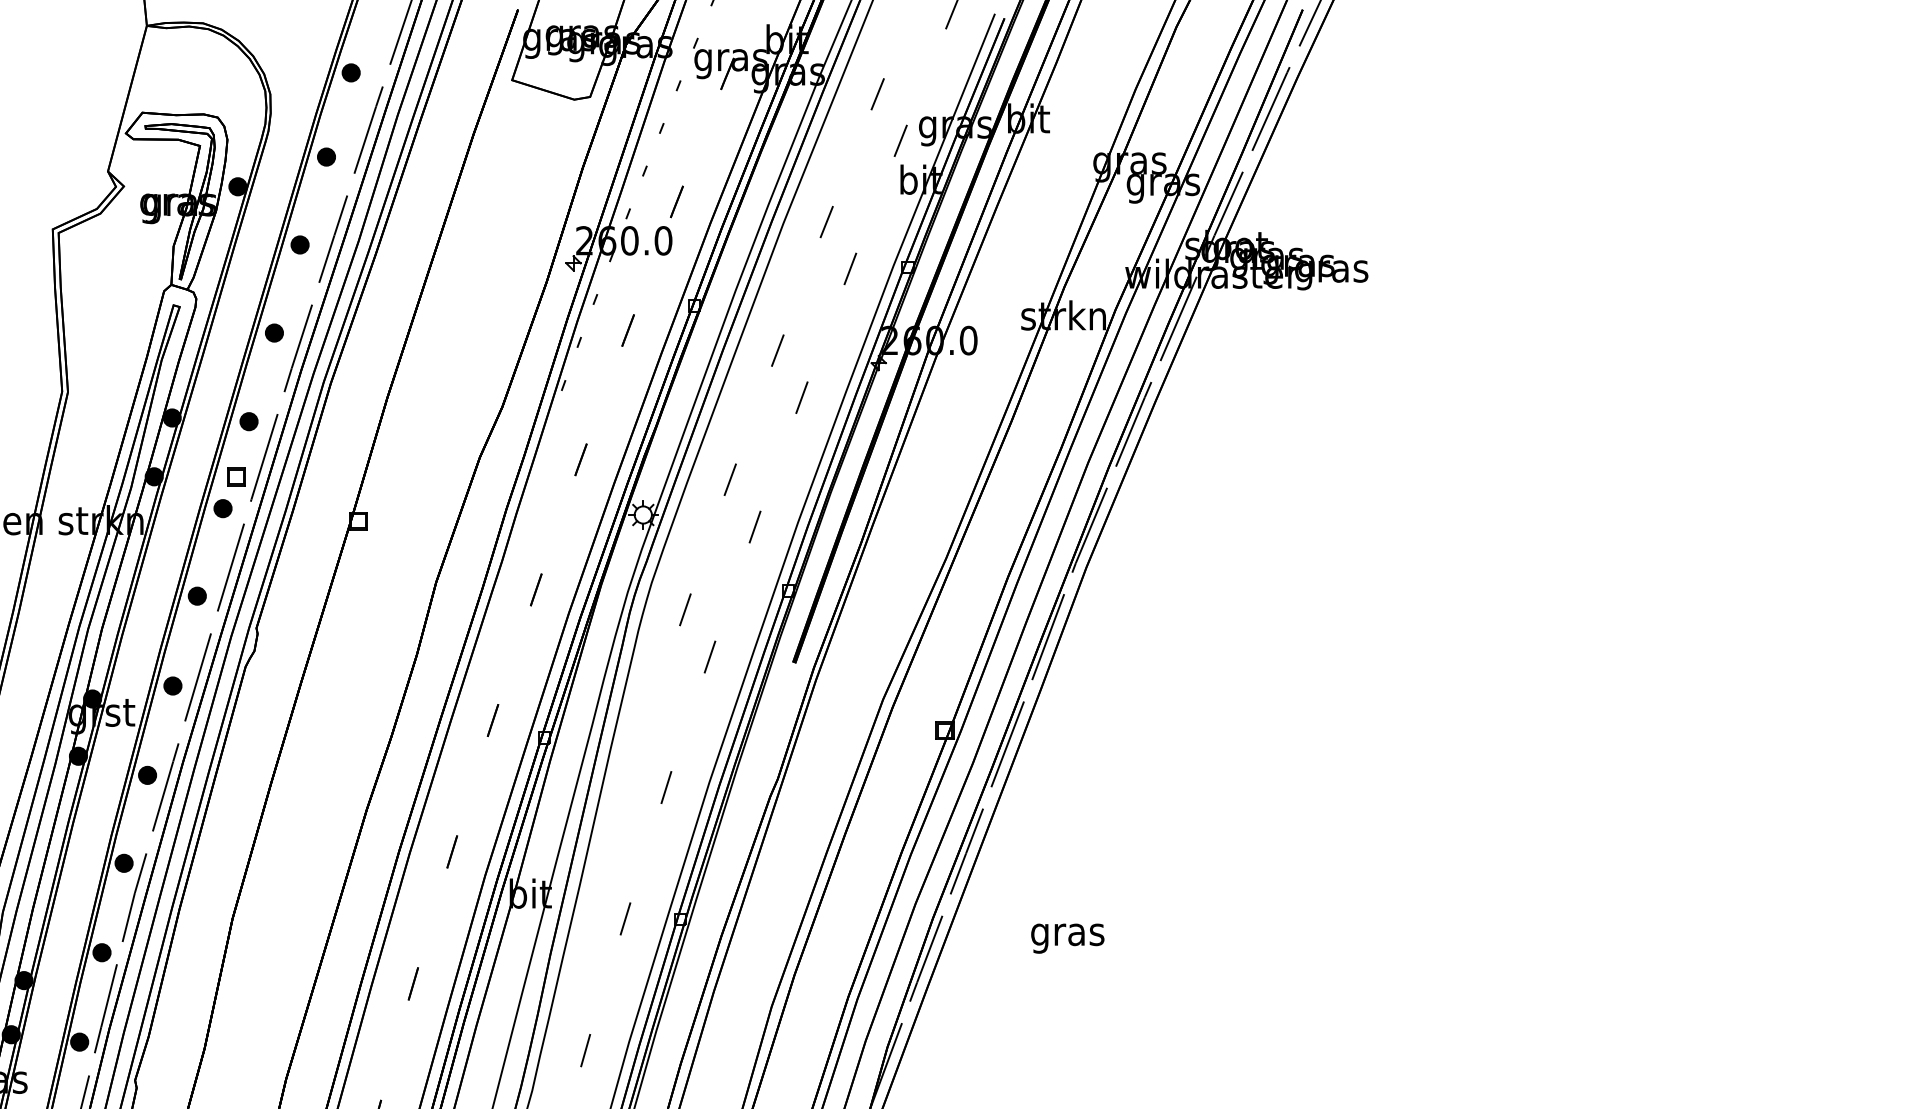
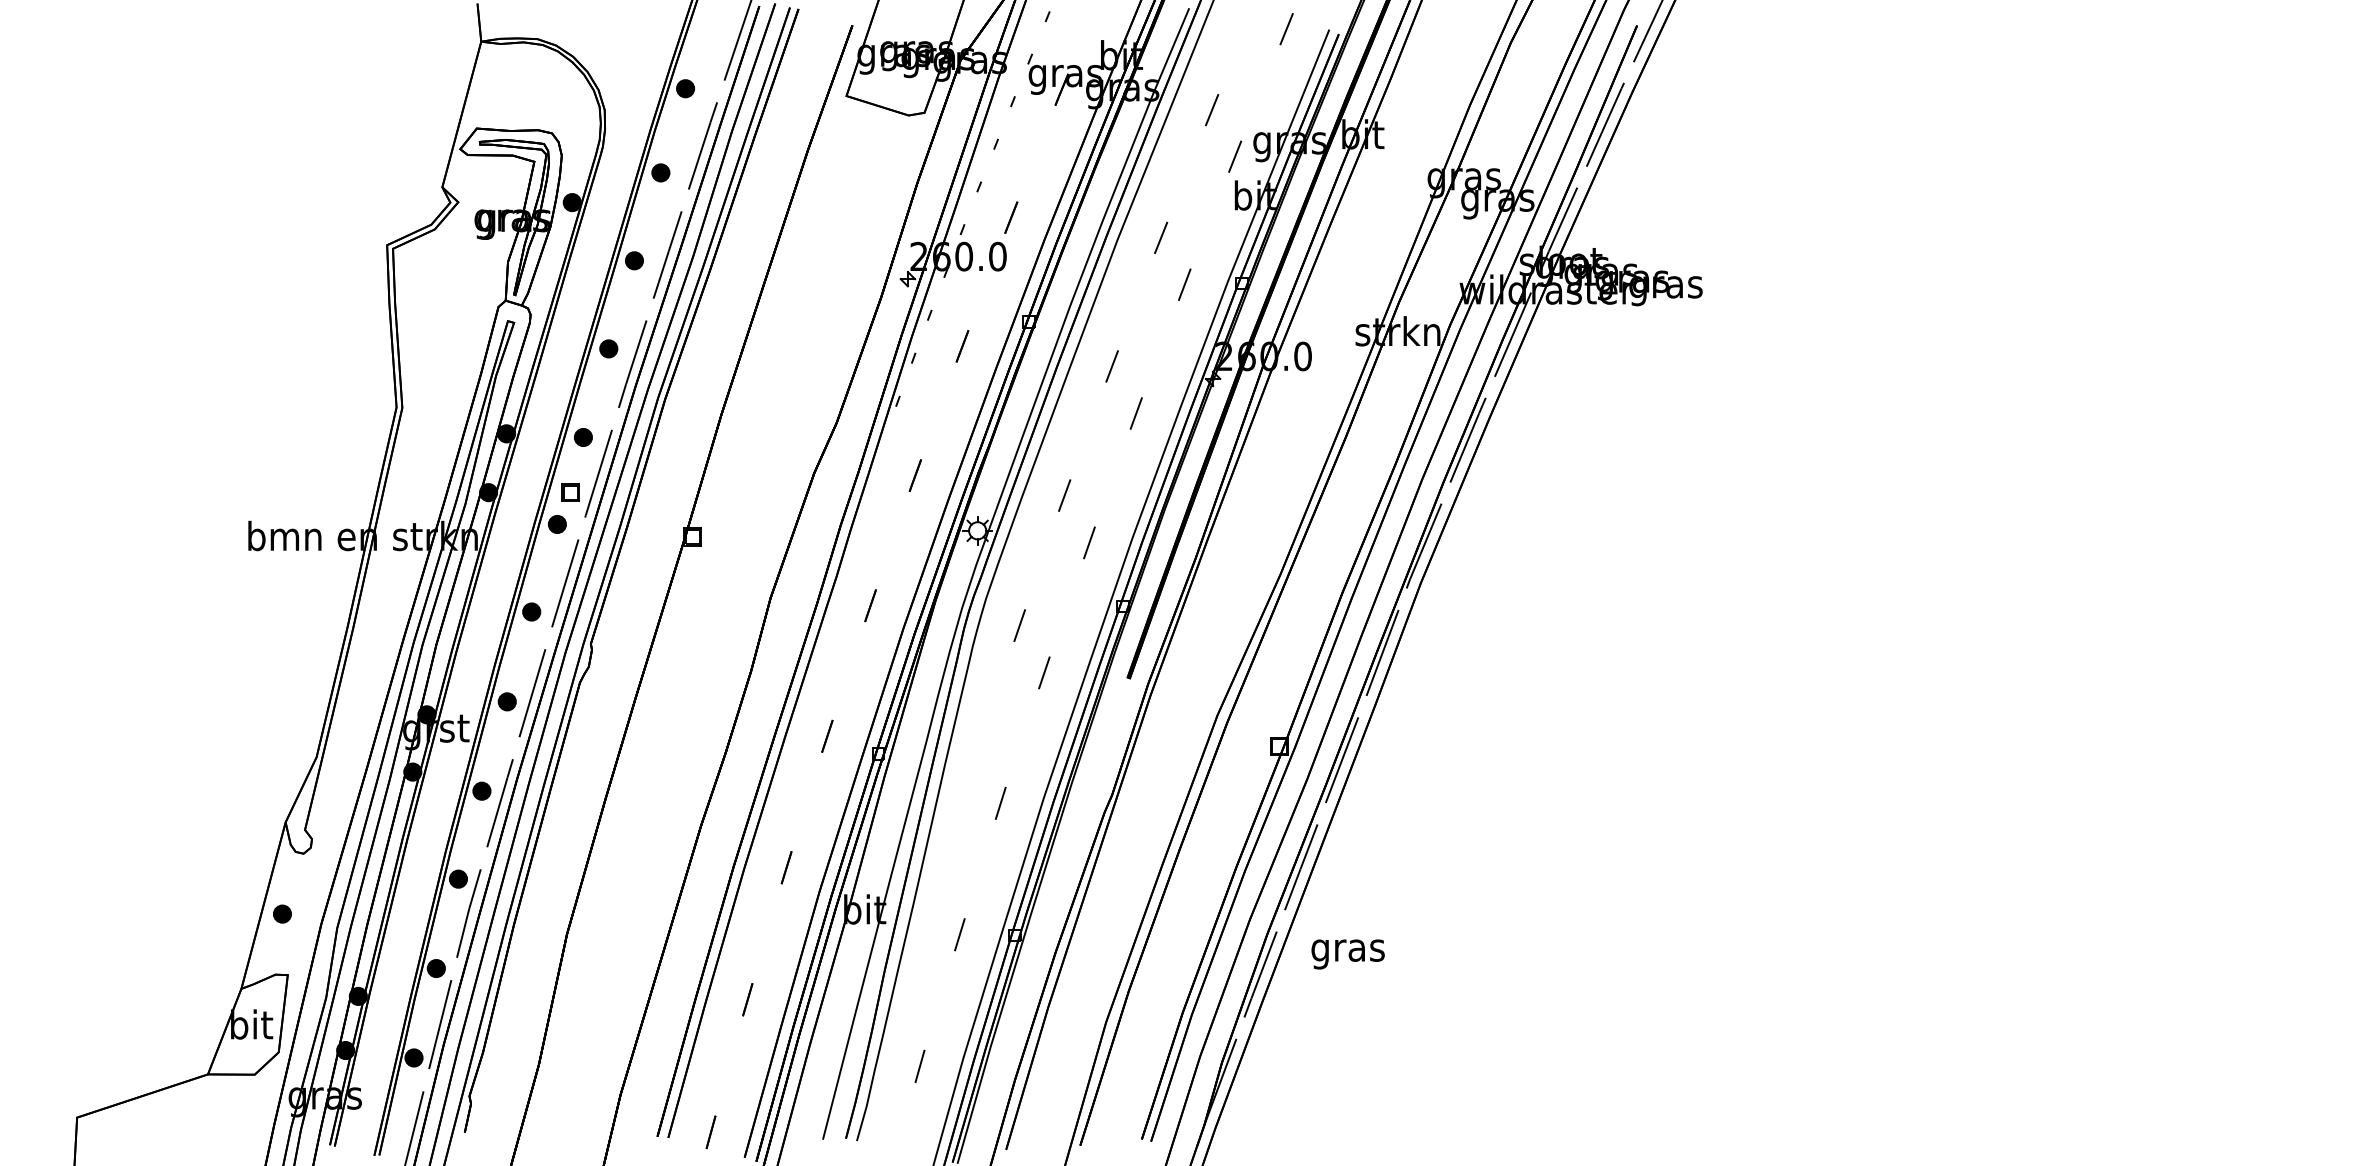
text: (1067, 938) -> (1347, 954), moved

